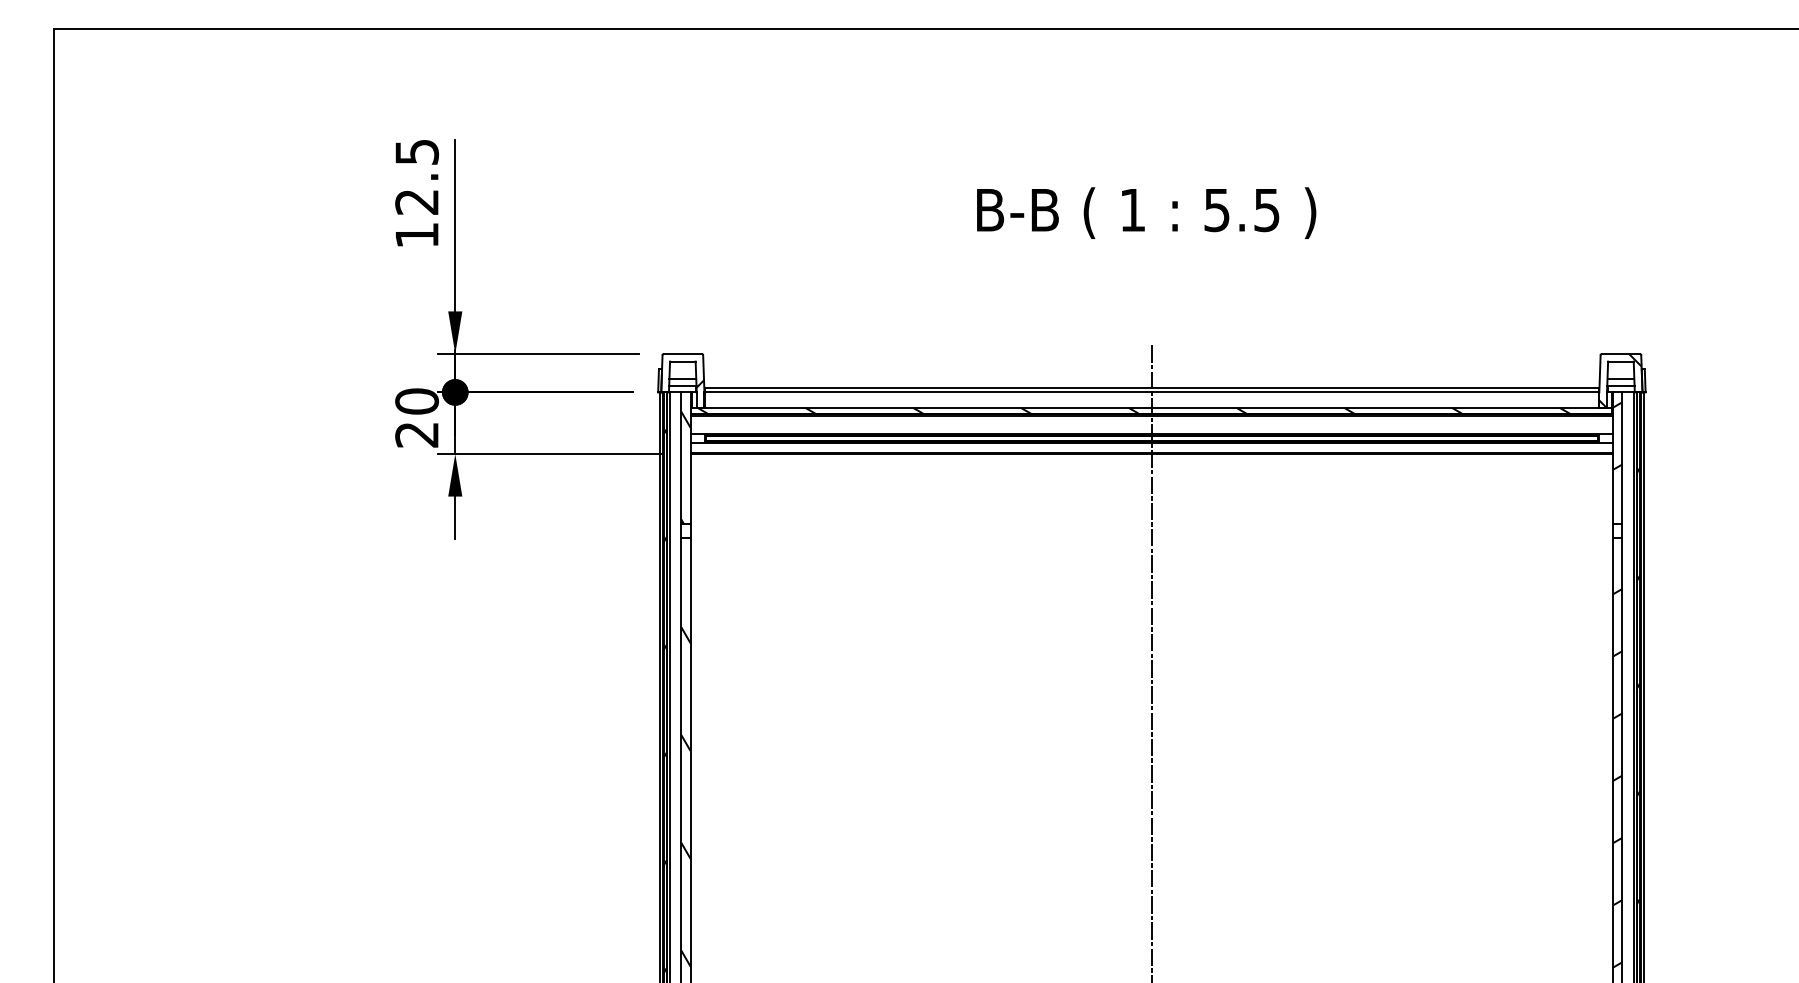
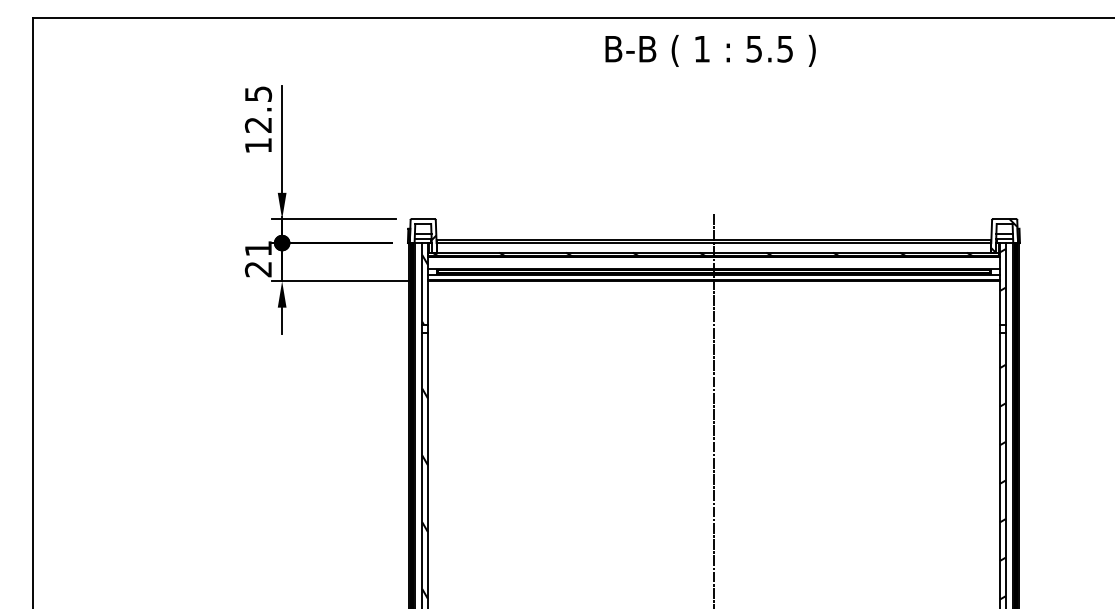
text: (1146, 212) -> (710, 50), moved
text: (417, 401) -> (258, 248), 20 -> 21

